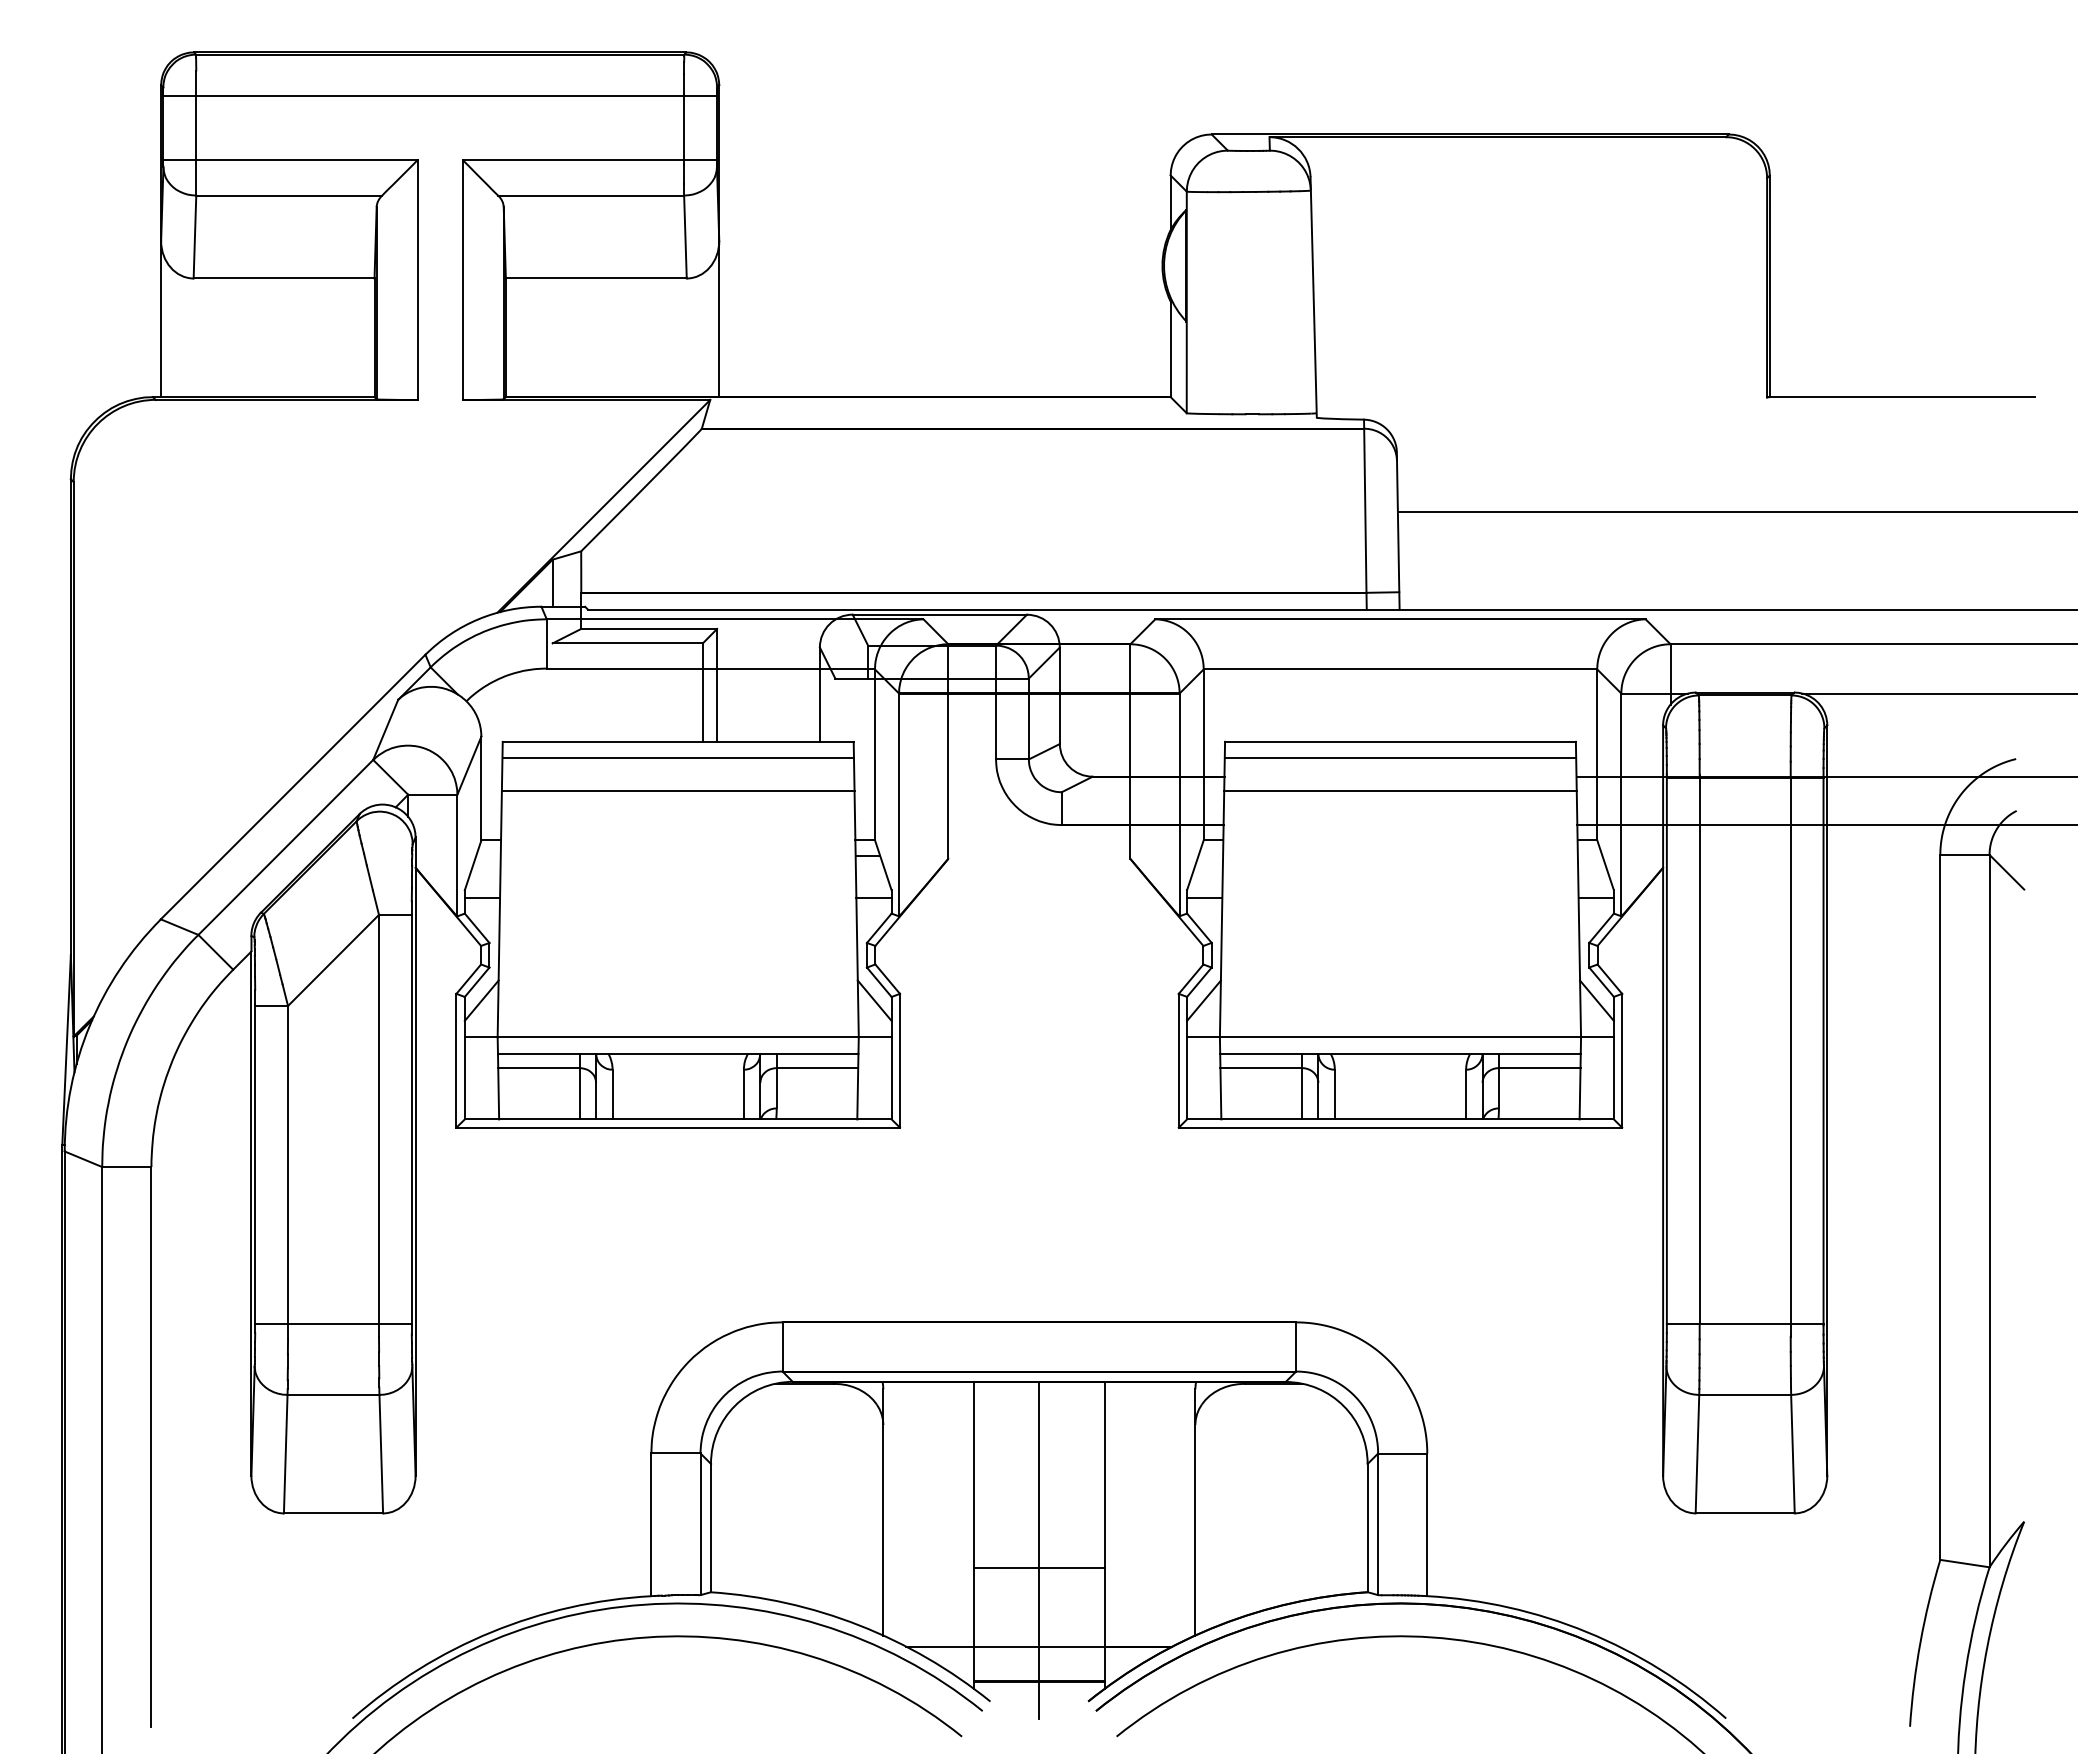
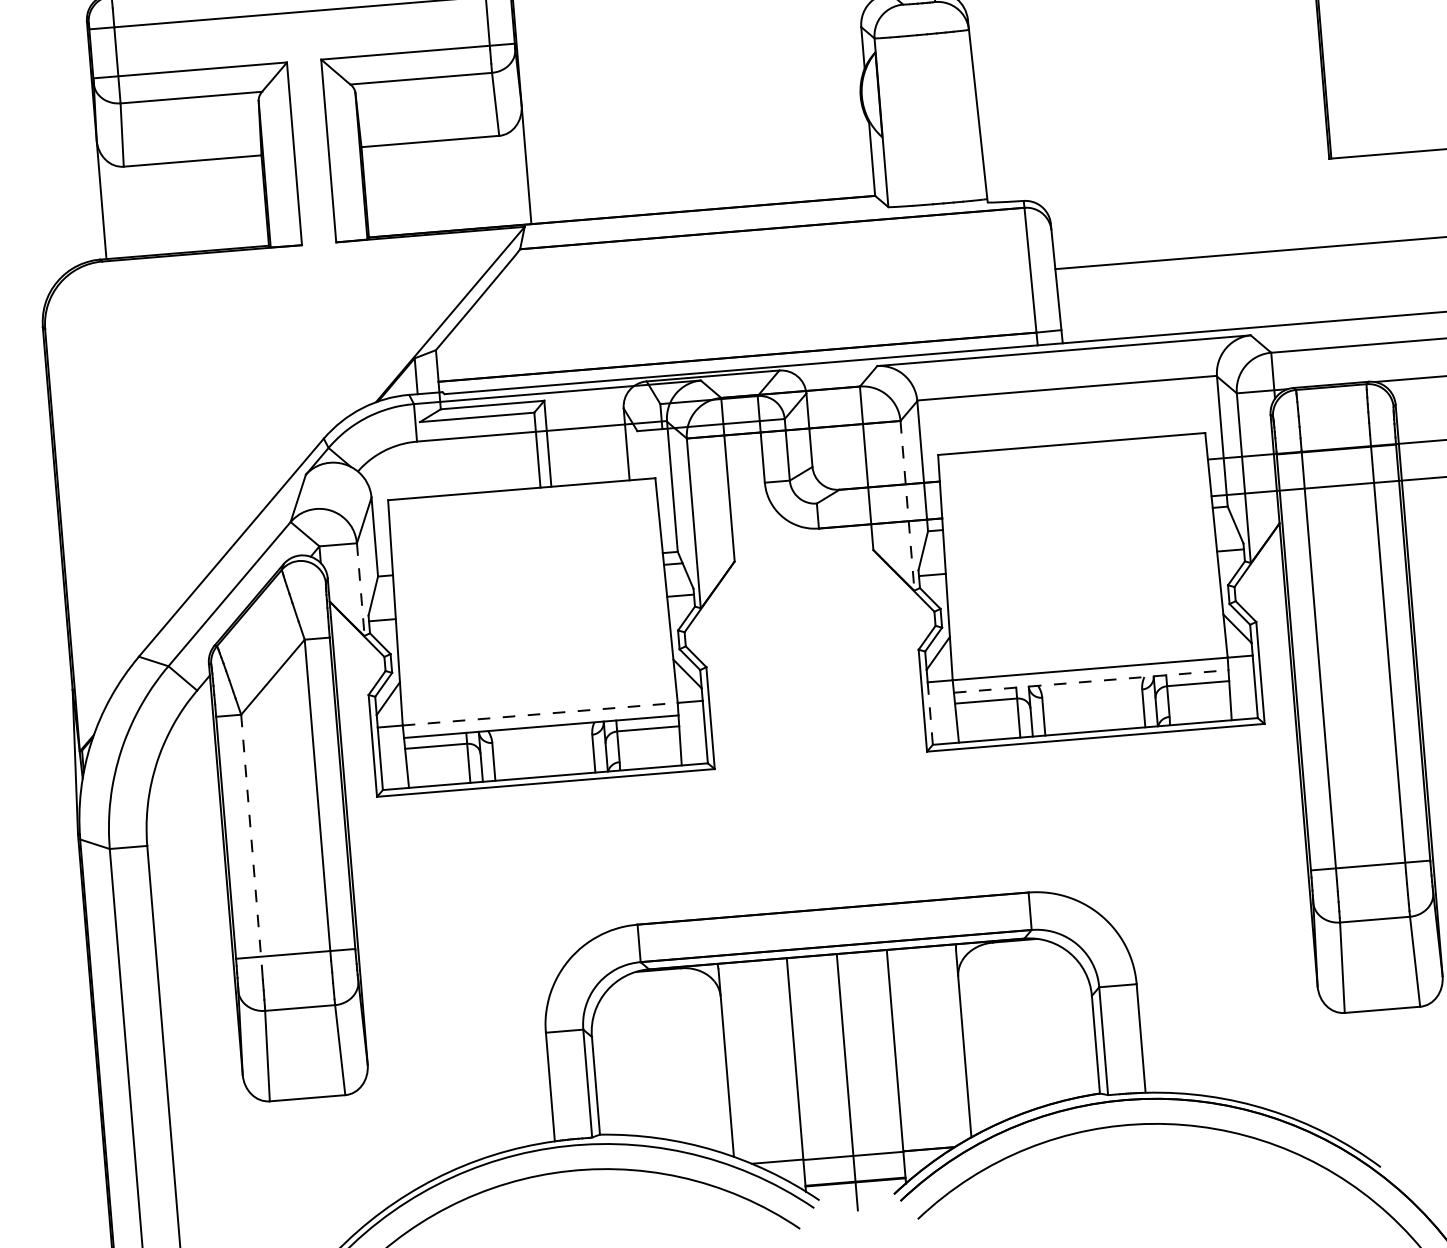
line: (677, 758) -> (522, 501), removed
line: (1400, 758) -> (1072, 456), removed
line: (677, 790) -> (524, 526), removed
line: (1400, 790) -> (1074, 481), removed
line: (1179, 805) -> (907, 506), solid -> dashed
line: (457, 855) -> (360, 589), solid -> dashed
line: (678, 1037) -> (540, 714), solid -> dashed
line: (1400, 1053) -> (1091, 681), solid -> dashed
line: (1187, 1077) -> (930, 712), solid -> dashed
line: (288, 1172) -> (251, 841), solid -> dashed
line: (1039, 1567) -> (848, 1095), removed

